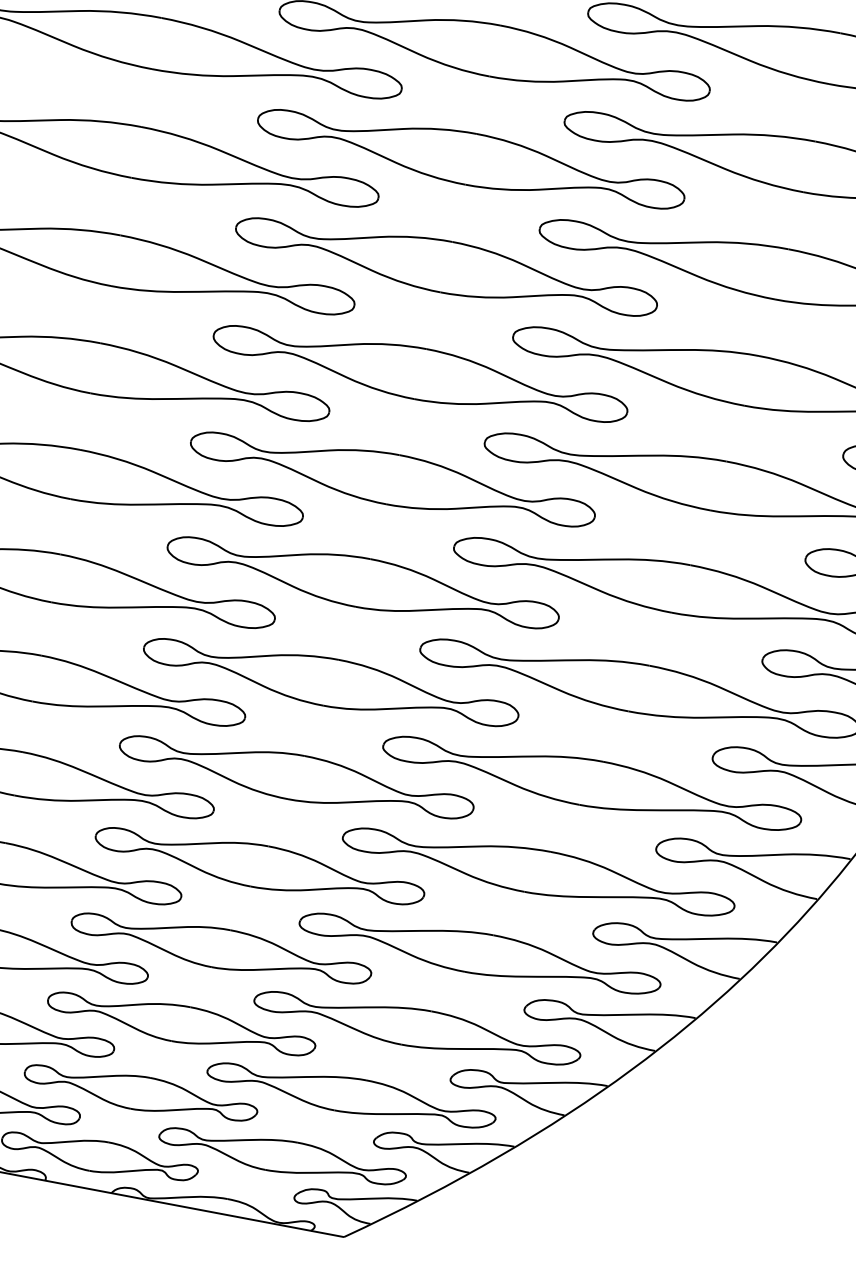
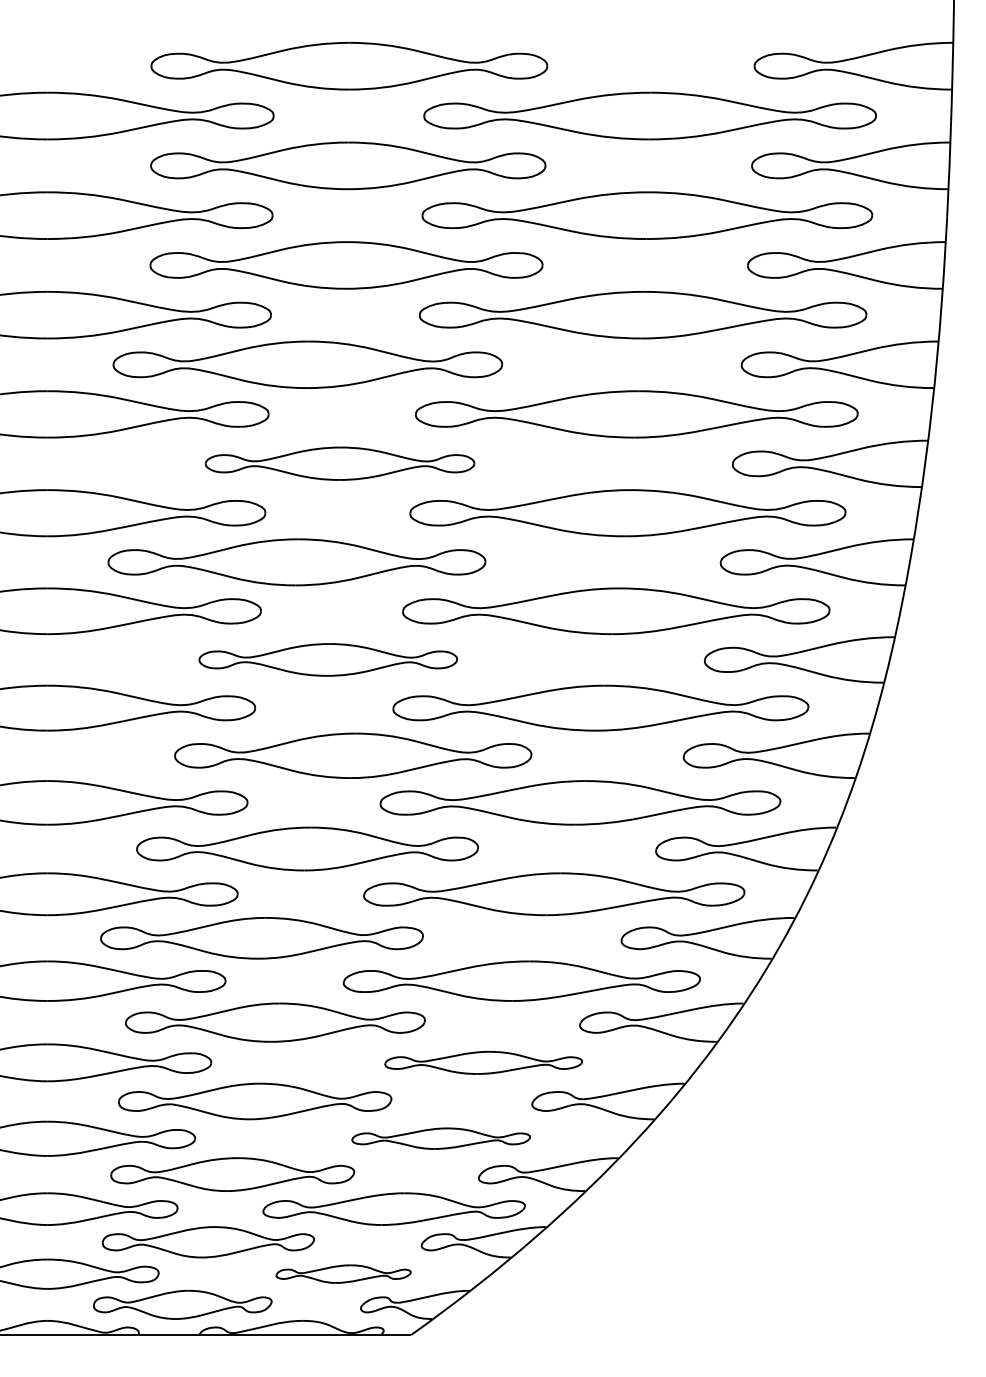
part: (470, 158) -> (307, 364), moved
part: (445, 266) -> (339, 463), size x0.7
part: (419, 374) -> (296, 562), moved
part: (393, 479) -> (328, 659), size x0.7
part: (363, 582) -> (353, 755), moved
part: (295, 777) -> (261, 938), moved
part: (479, 953) -> (483, 1062), size x0.6
part: (417, 1027) -> (441, 1138), size x0.6
part: (282, 1155) -> (343, 1273), size x0.6

